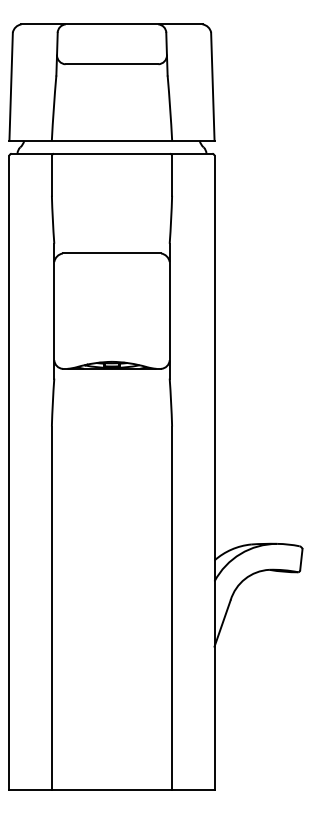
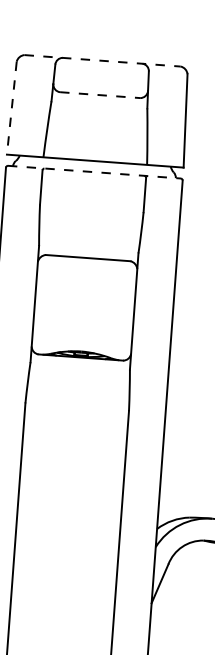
line: (112, 24) -> (103, 60), solid -> dashed
line: (112, 64) -> (100, 95), solid -> dashed
line: (11, 87) -> (12, 108), solid -> dashed
line: (112, 153) -> (94, 172), solid -> dashed

